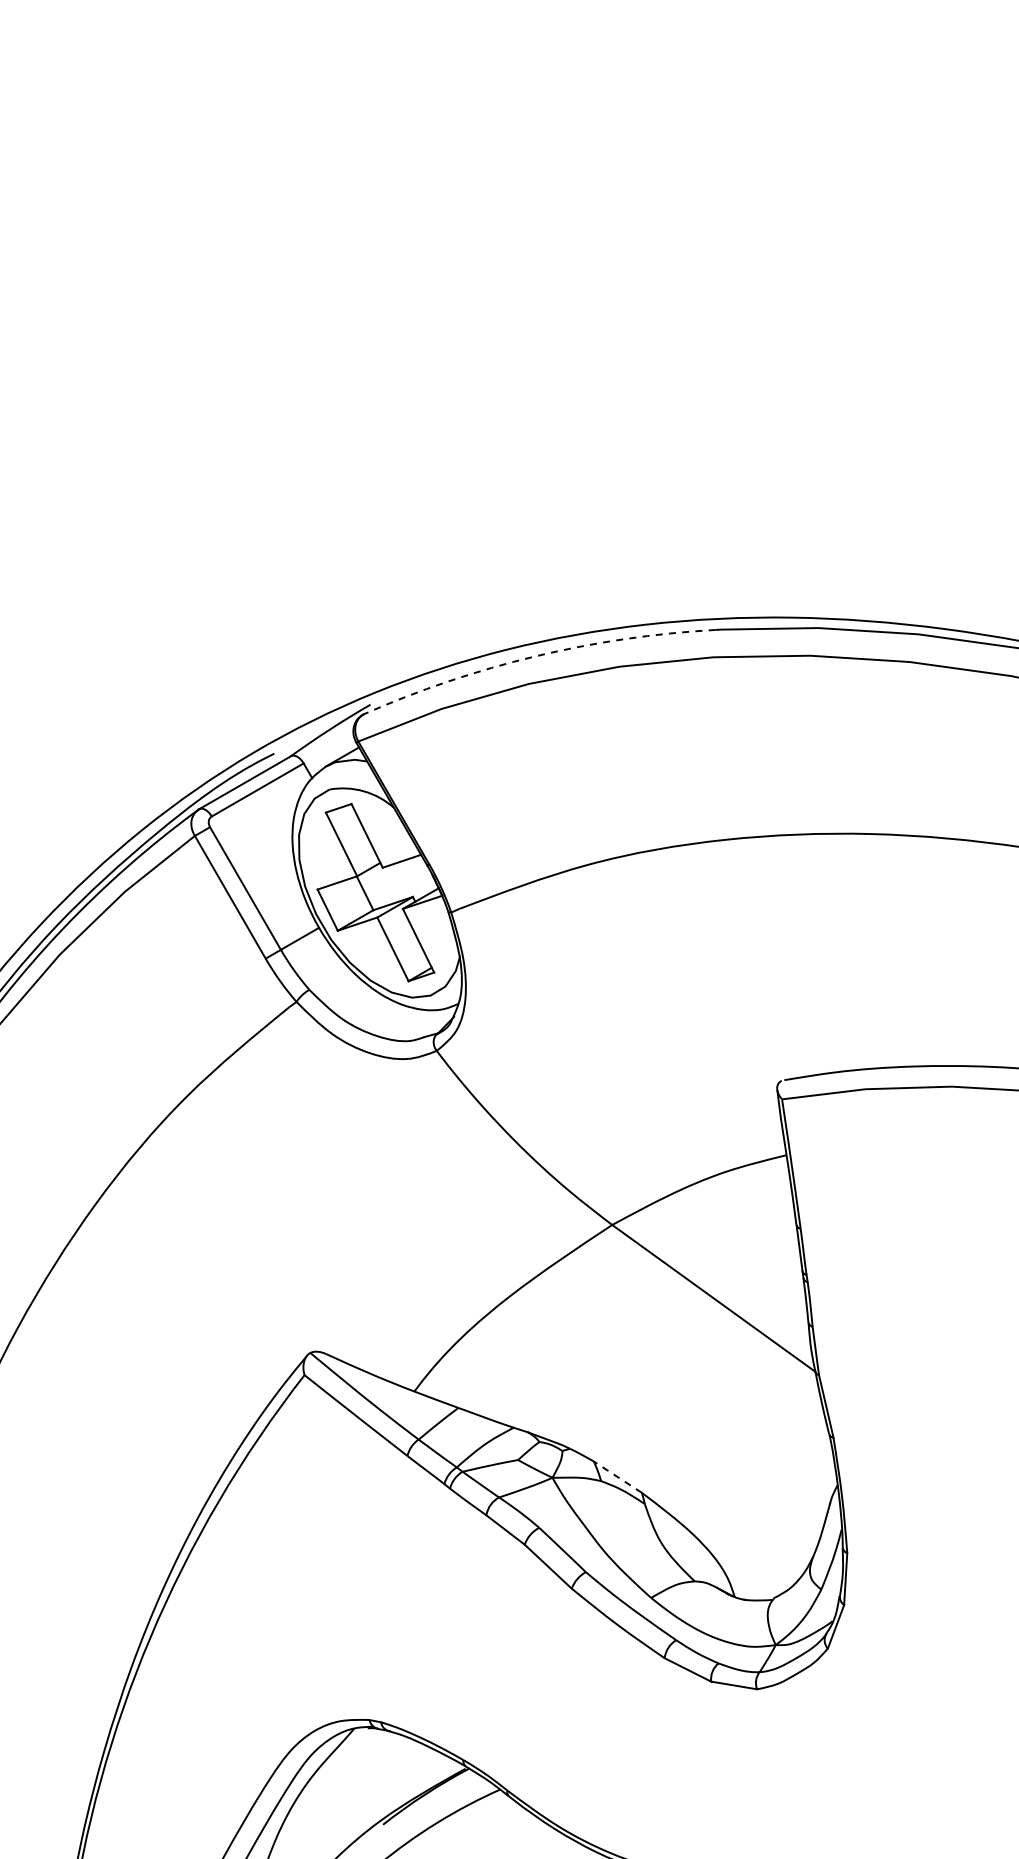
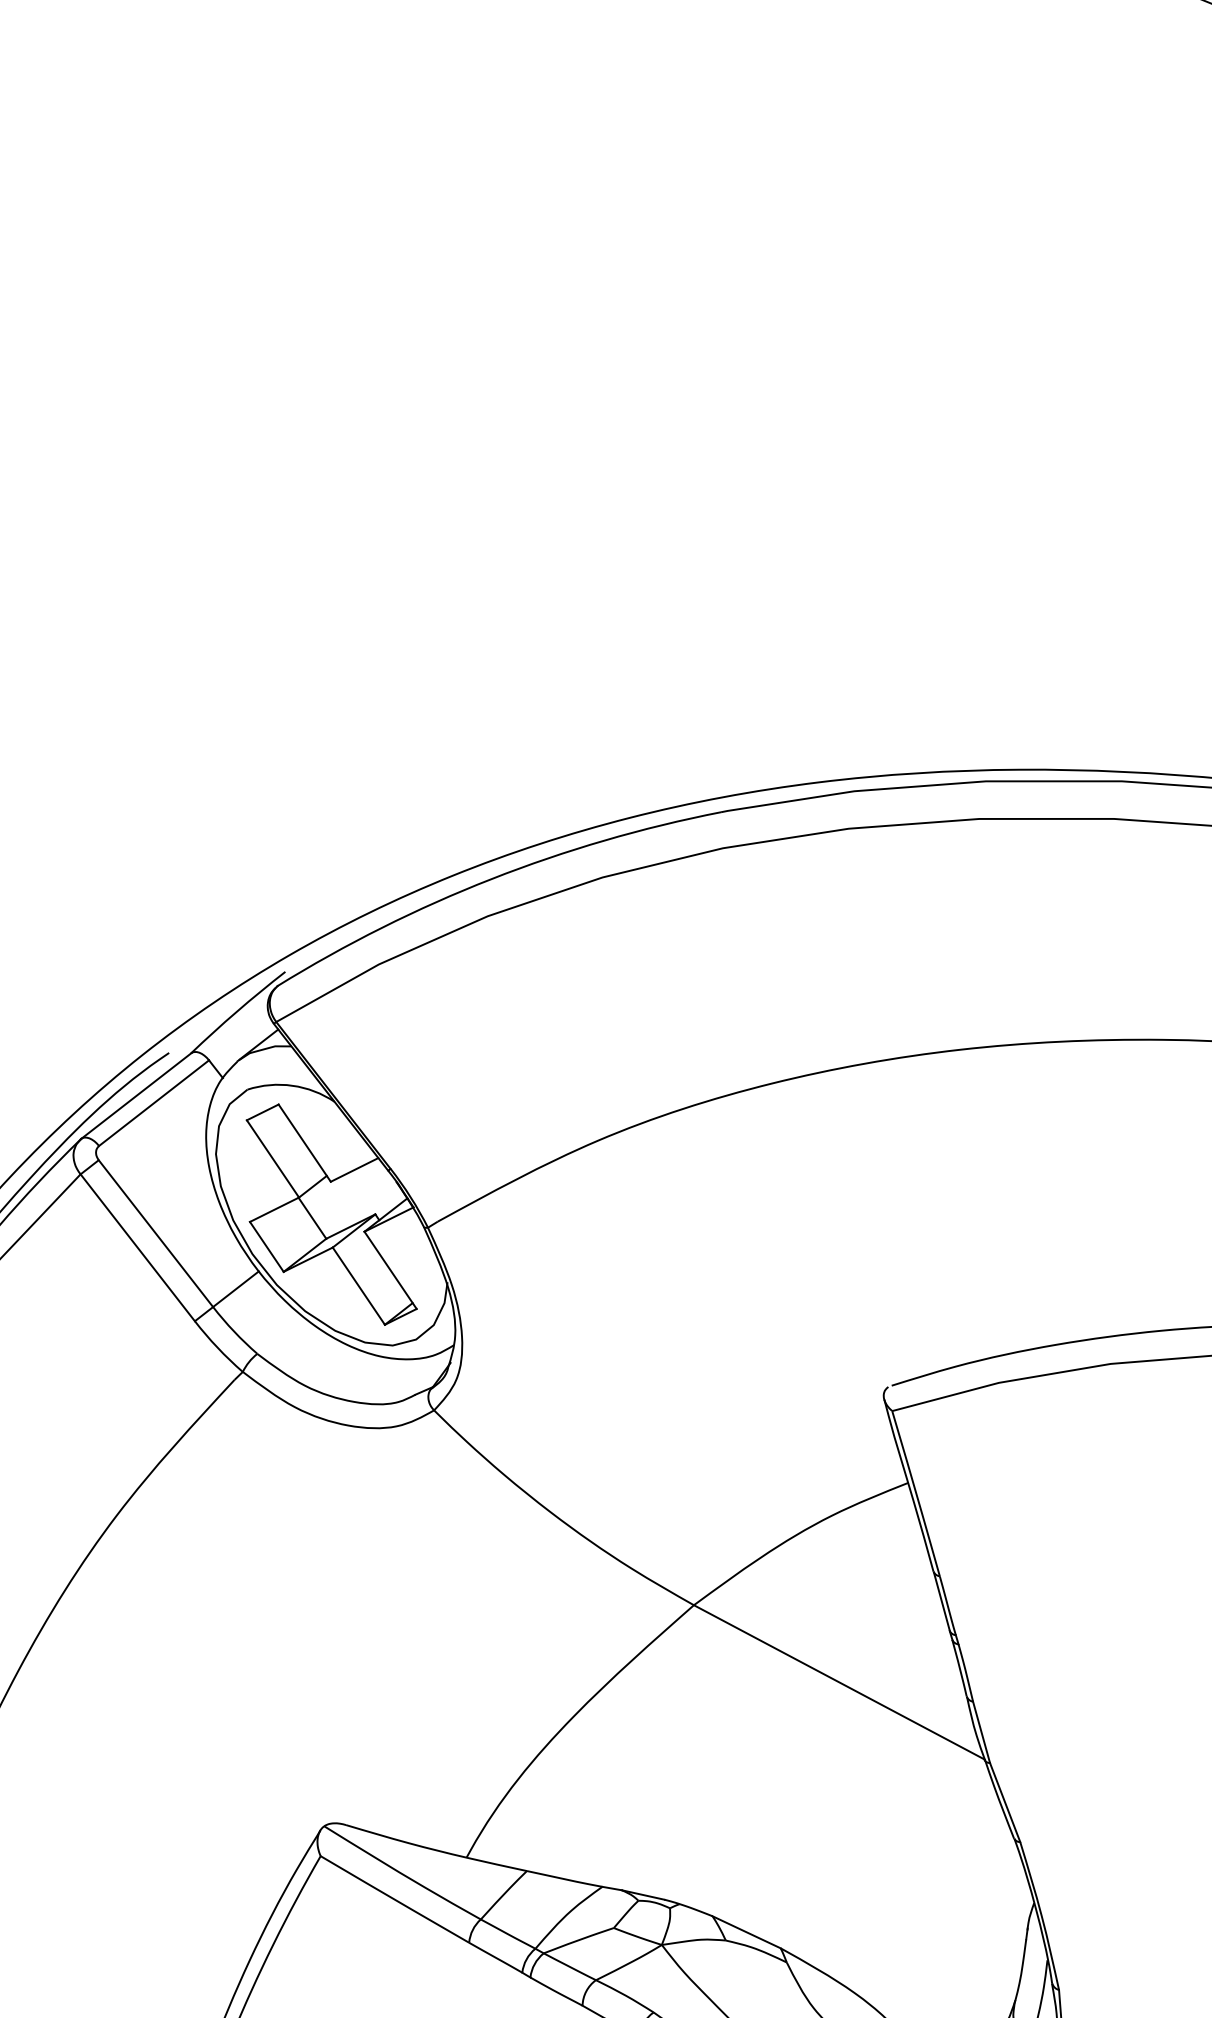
arc: (535, 656) -> (491, 879), dashed -> solid
line: (617, 1477) -> (746, 1932), dashed -> solid

